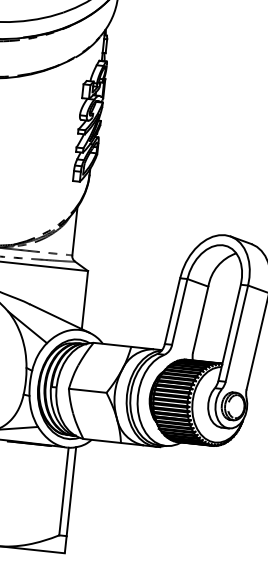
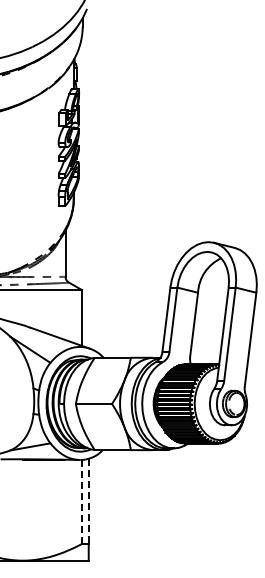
line: (63, 491) -> (81, 502), solid -> dashed
line: (71, 491) -> (88, 501), solid -> dashed

